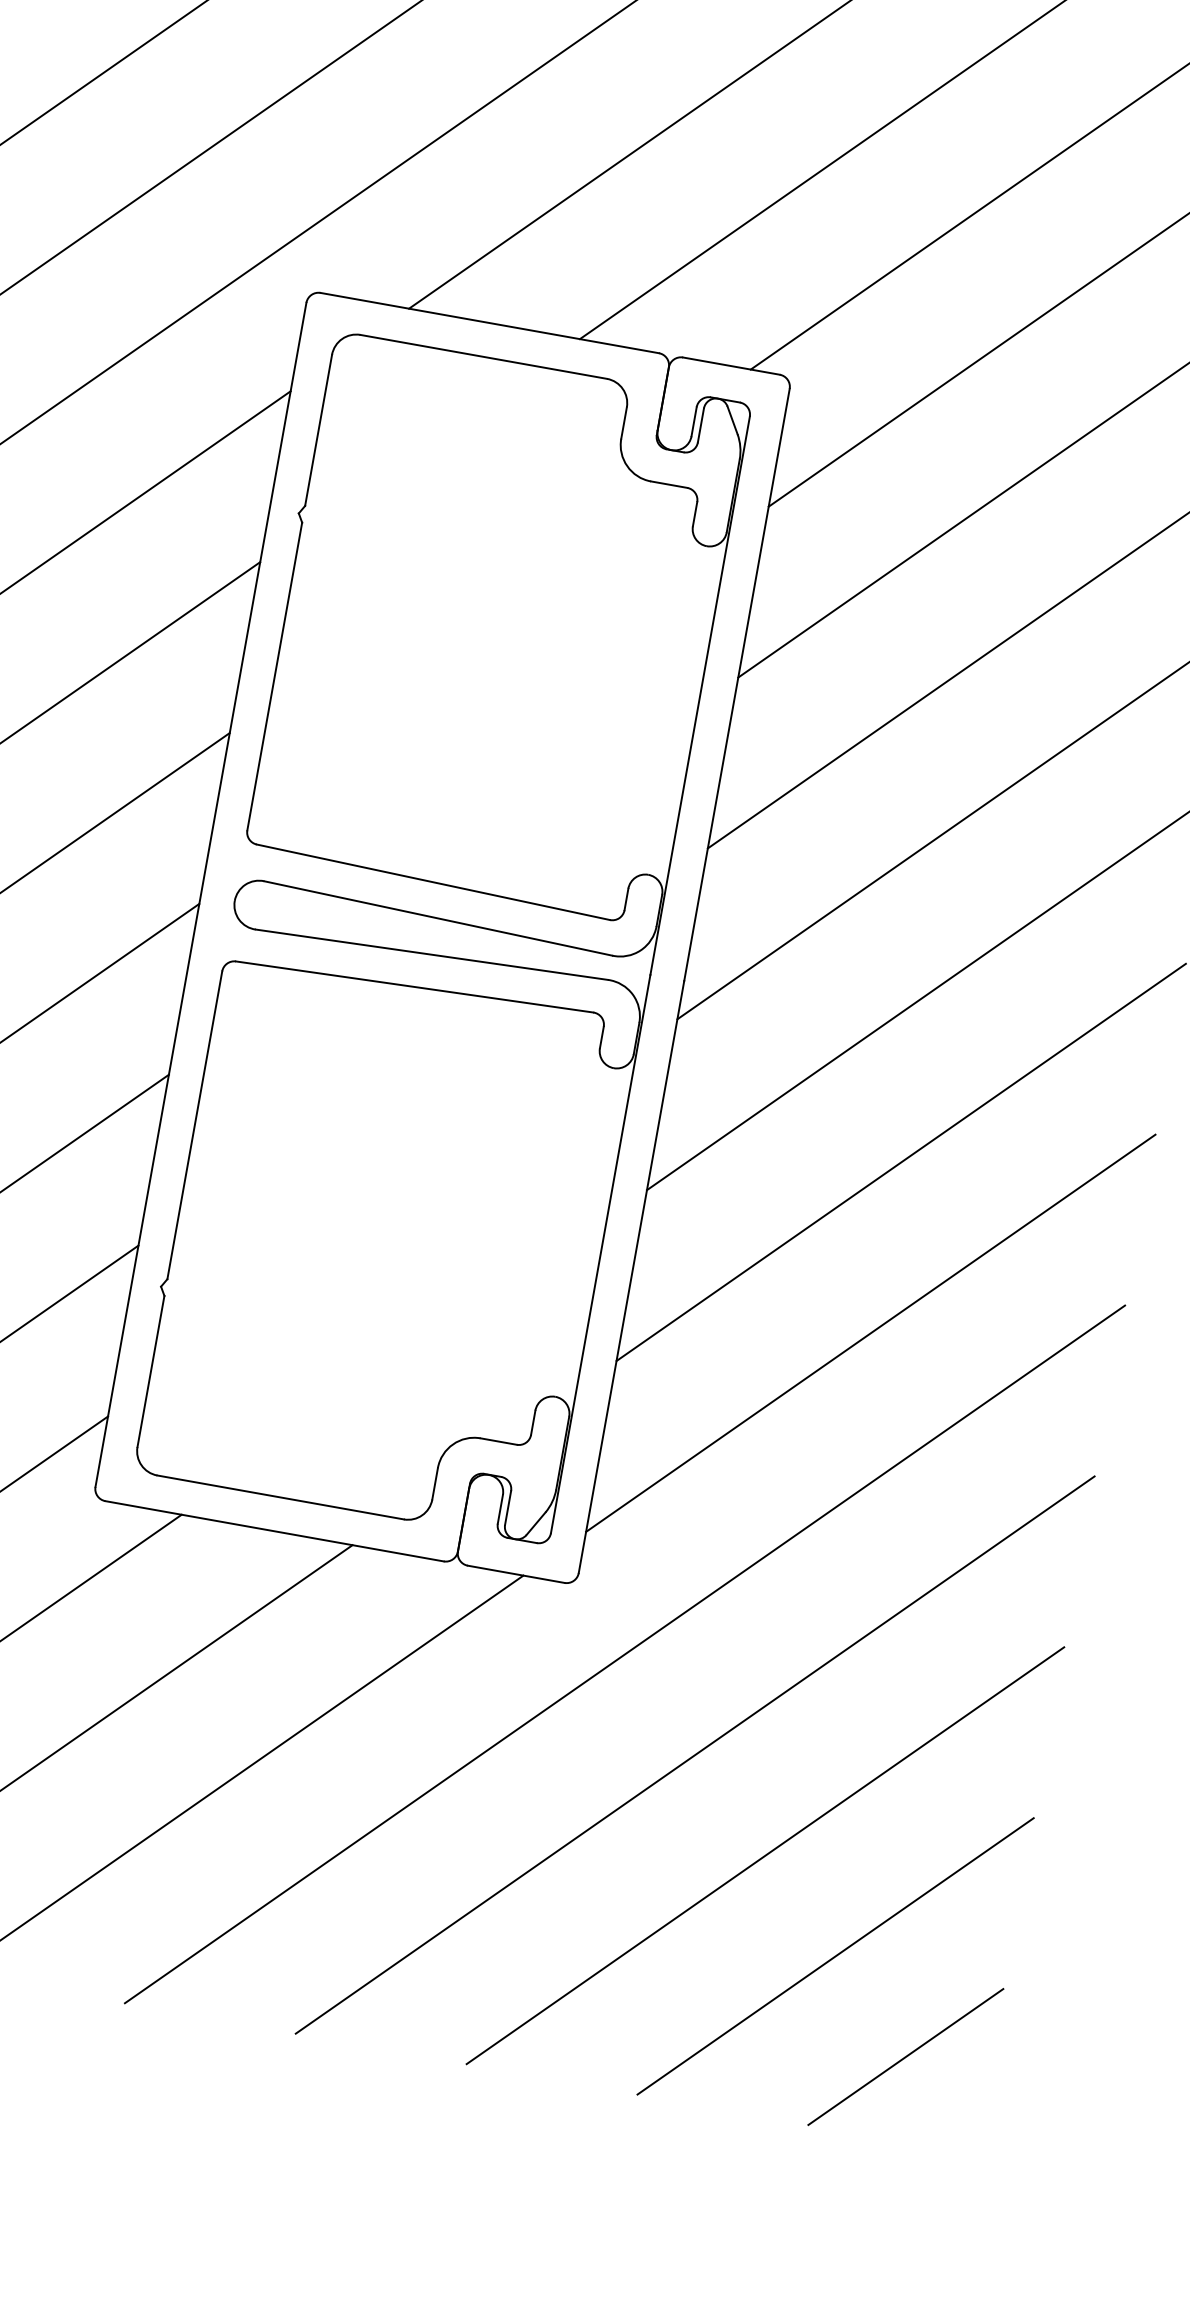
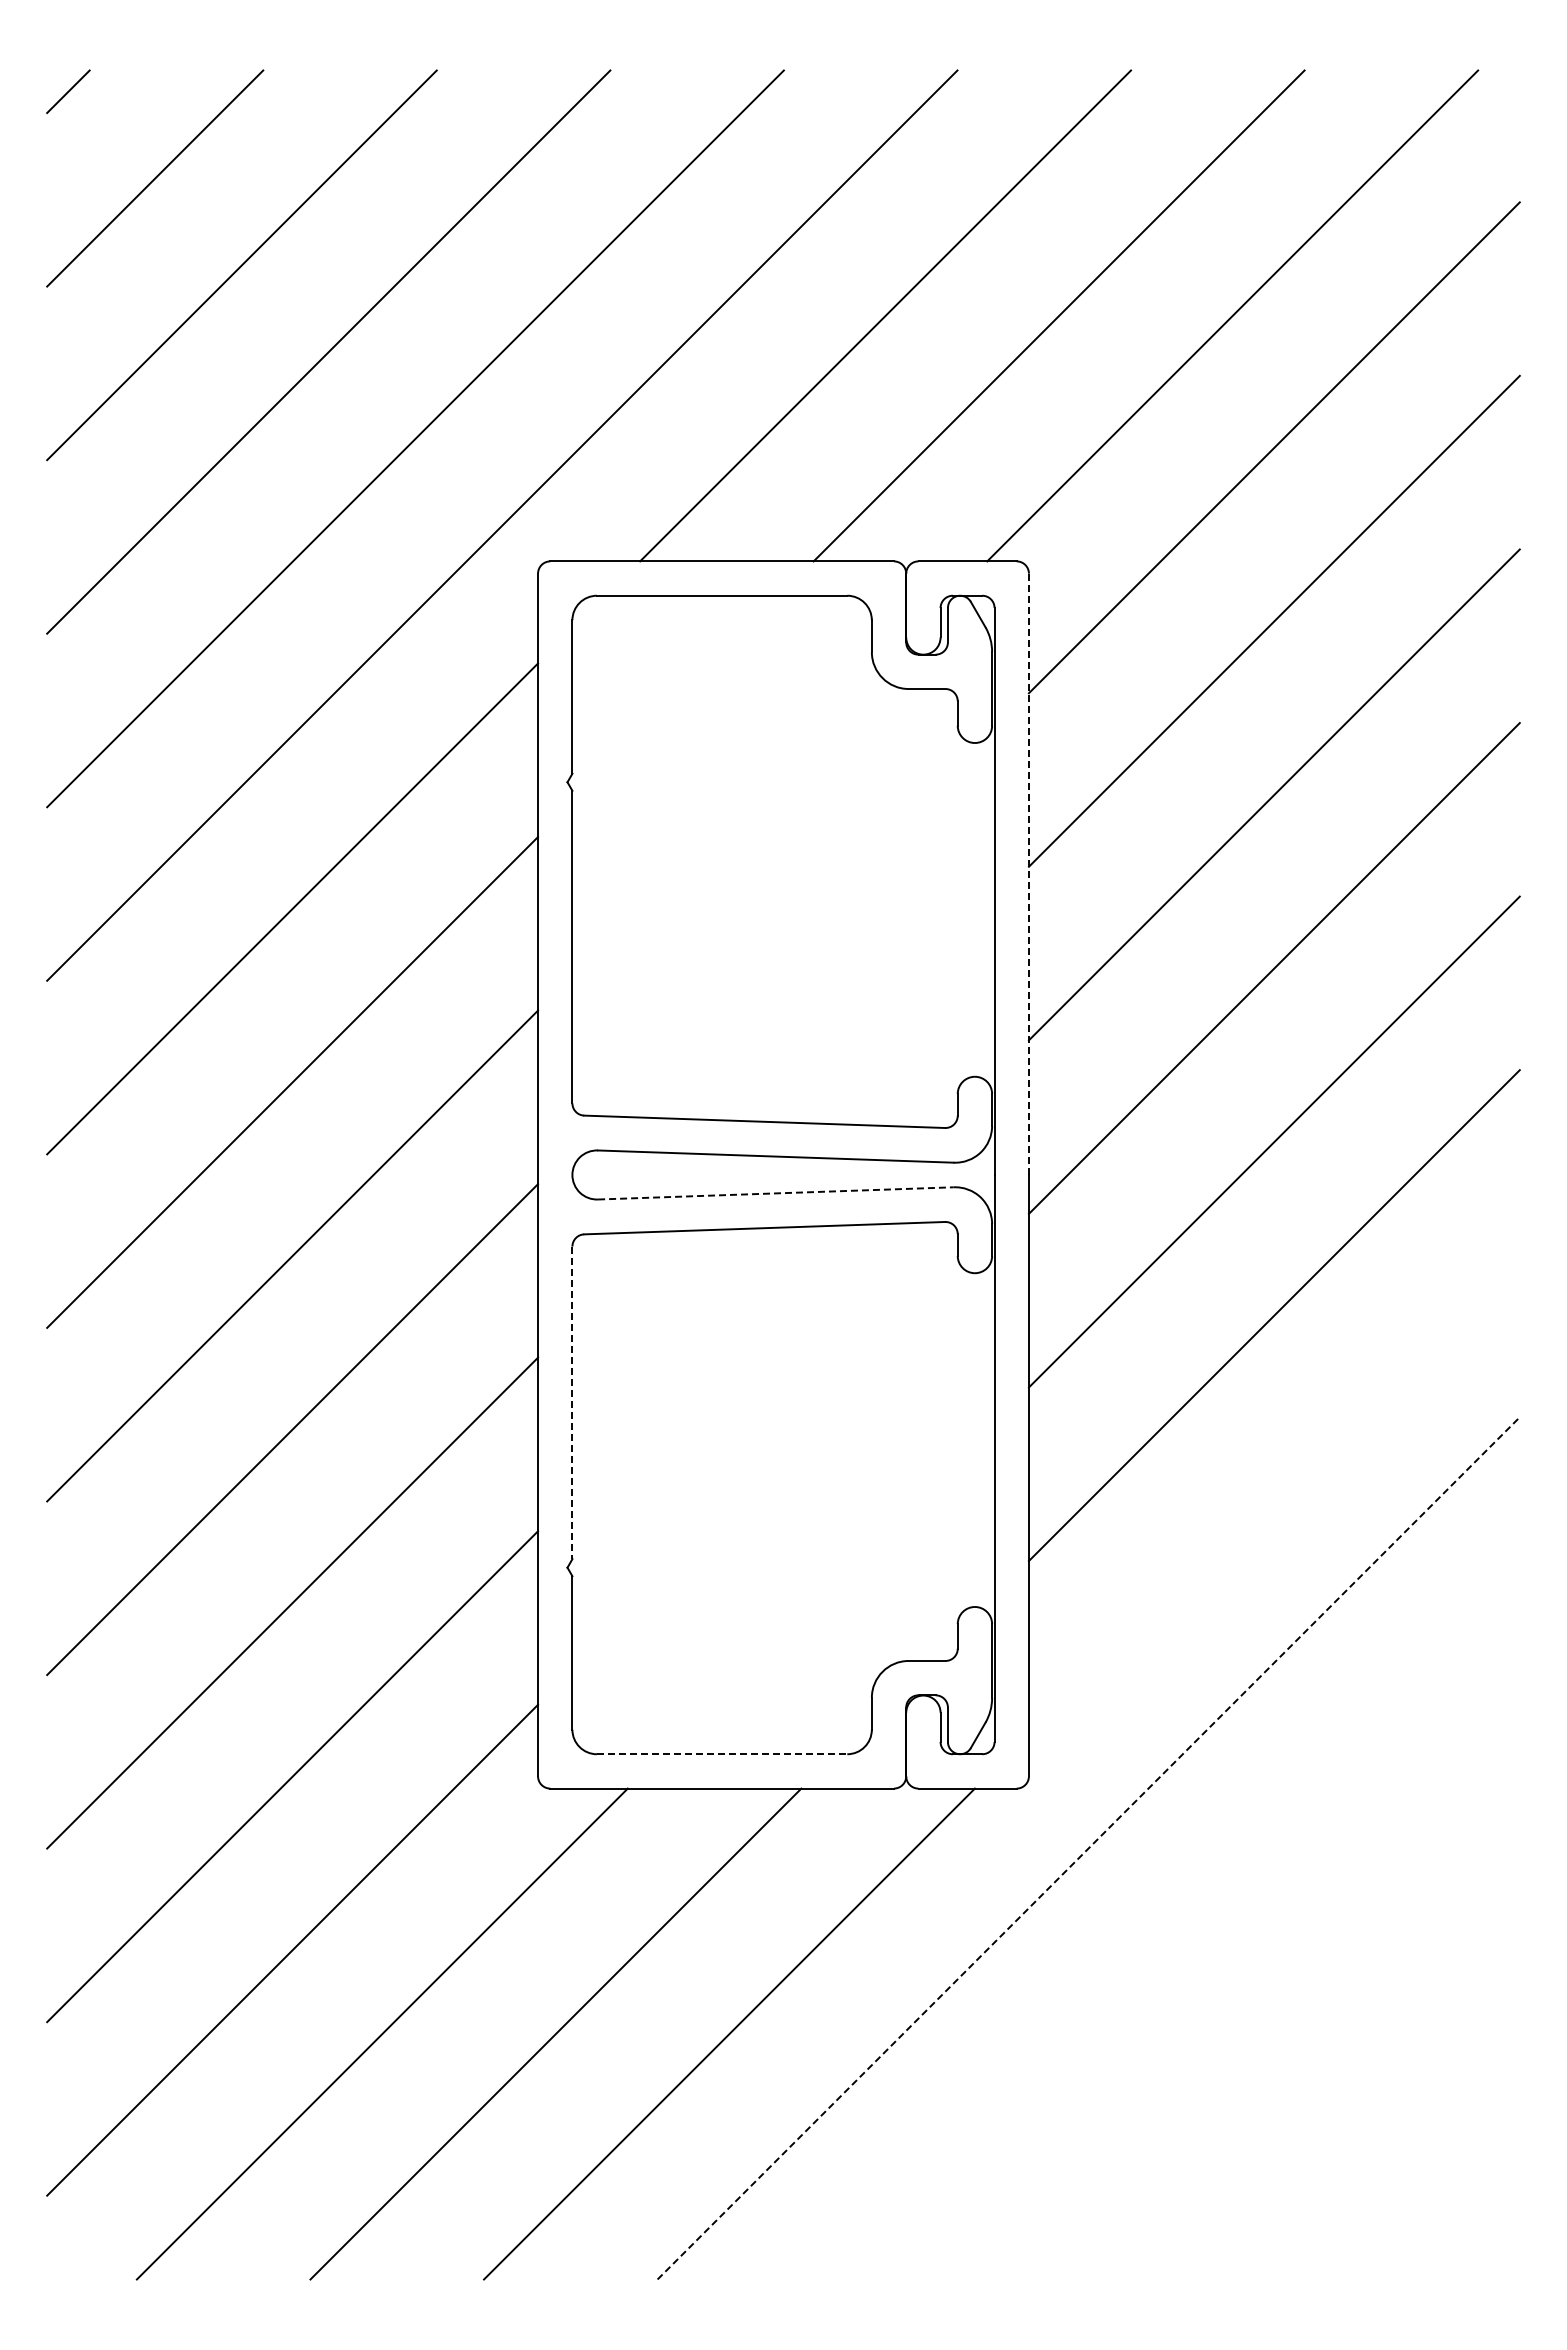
line: (736, 685) -> (1028, 874), solid -> dashed
line: (431, 954) -> (775, 1193), solid -> dashed
line: (194, 1125) -> (572, 1403), solid -> dashed
line: (870, 1332) -> (1273, 1488), removed
line: (280, 1497) -> (722, 1754), solid -> dashed
line: (624, 1654) -> (1088, 1848), solid -> dashed
line: (695, 1754) -> (1175, 1934), removed
line: (764, 1855) -> (1261, 2021), removed
line: (835, 1956) -> (1348, 2108), removed
line: (905, 2056) -> (1435, 2195), removed

